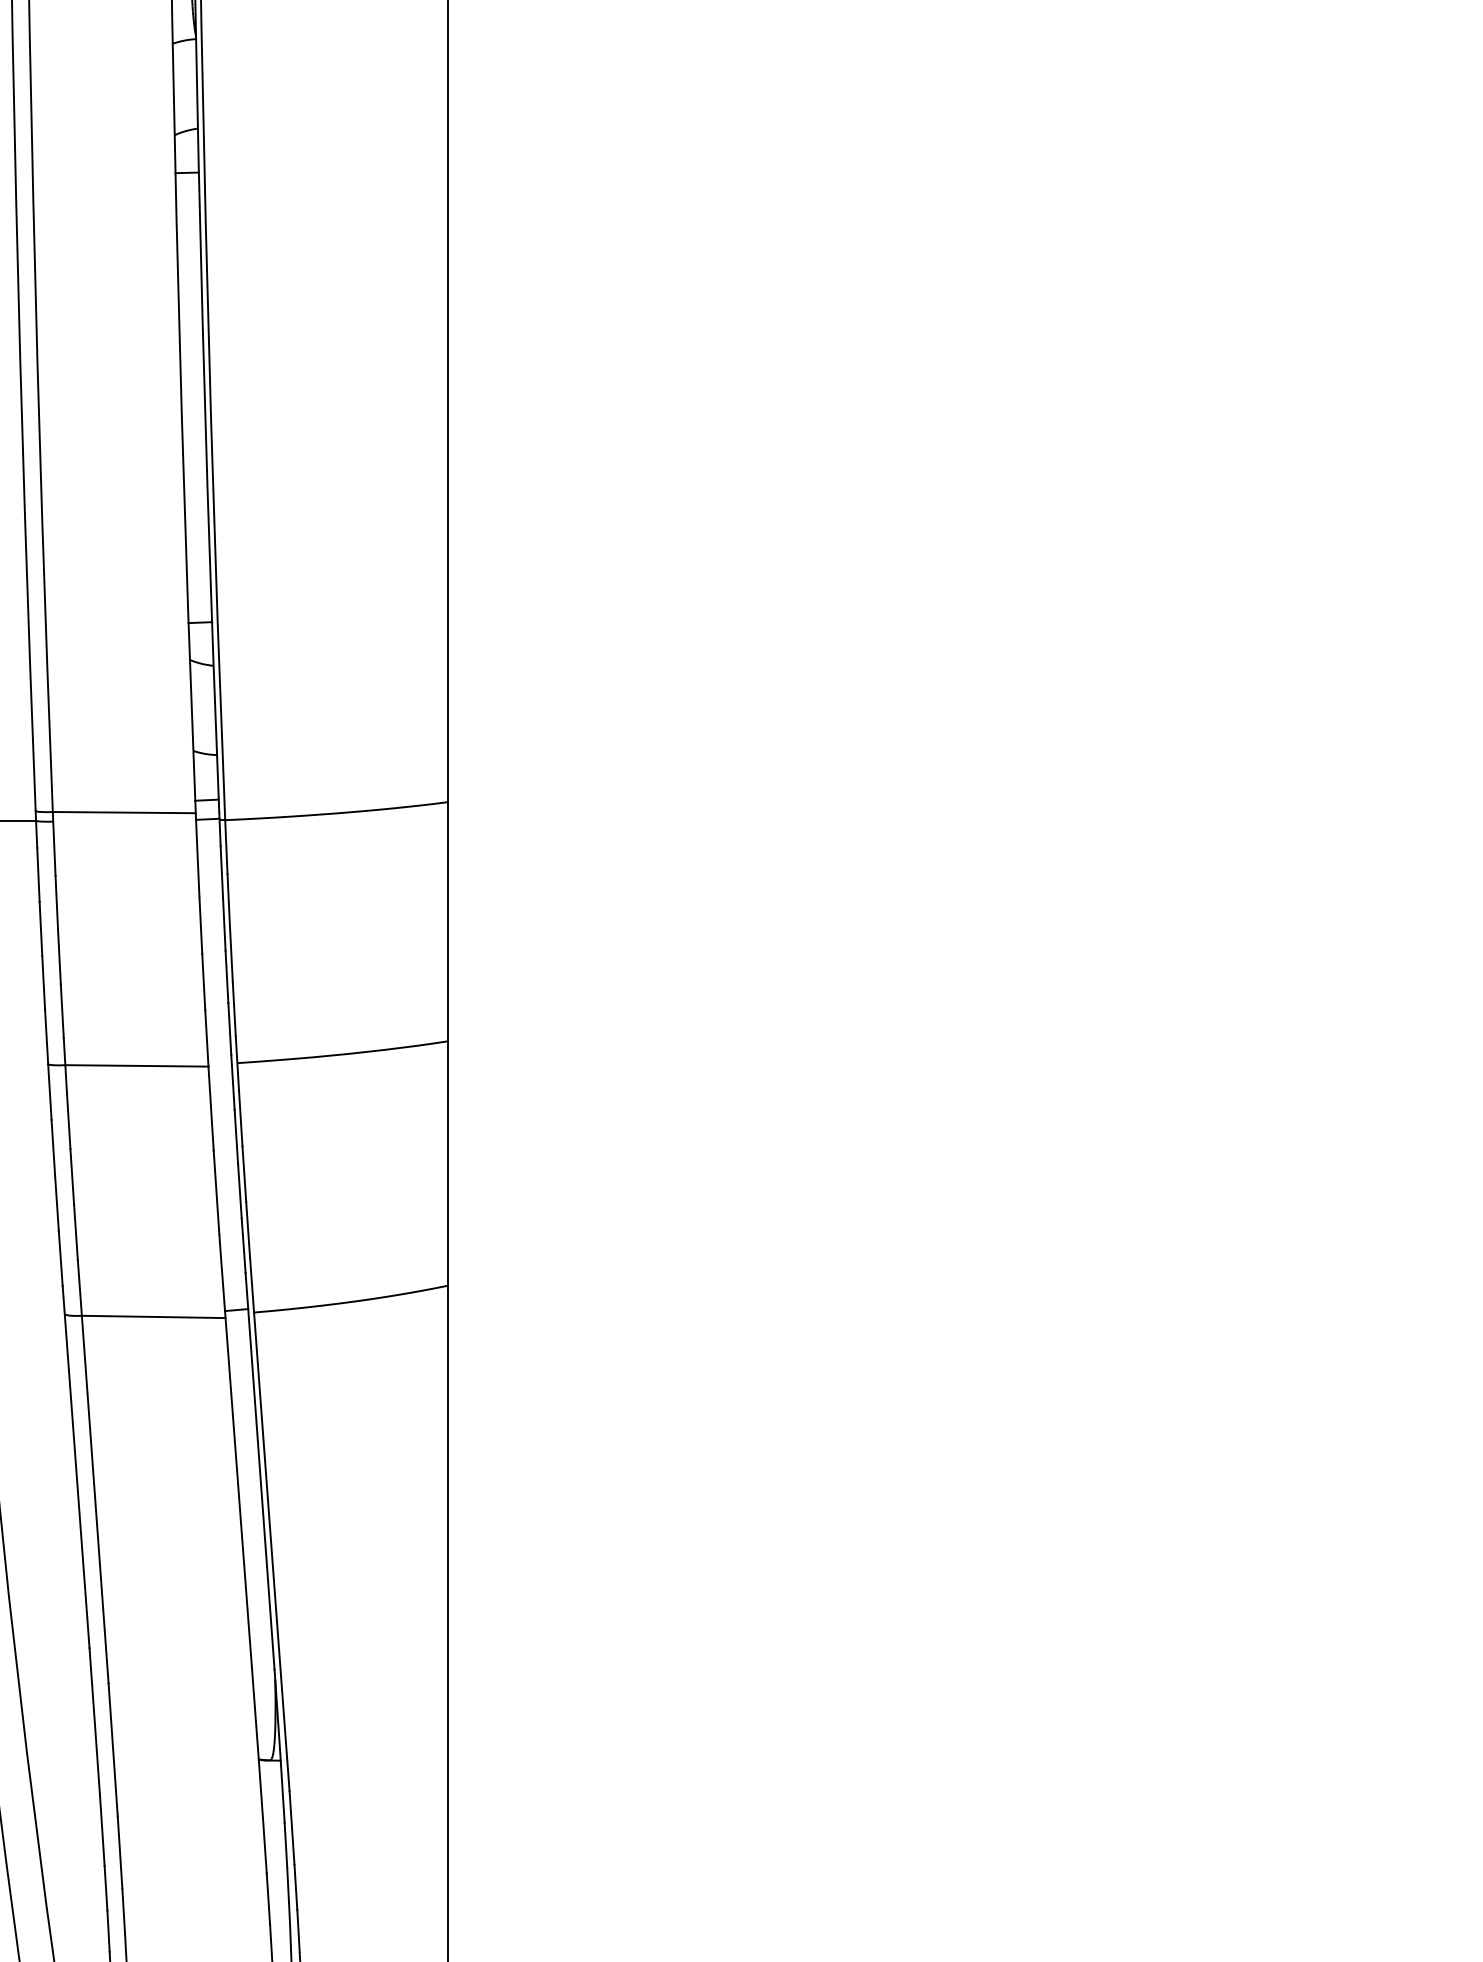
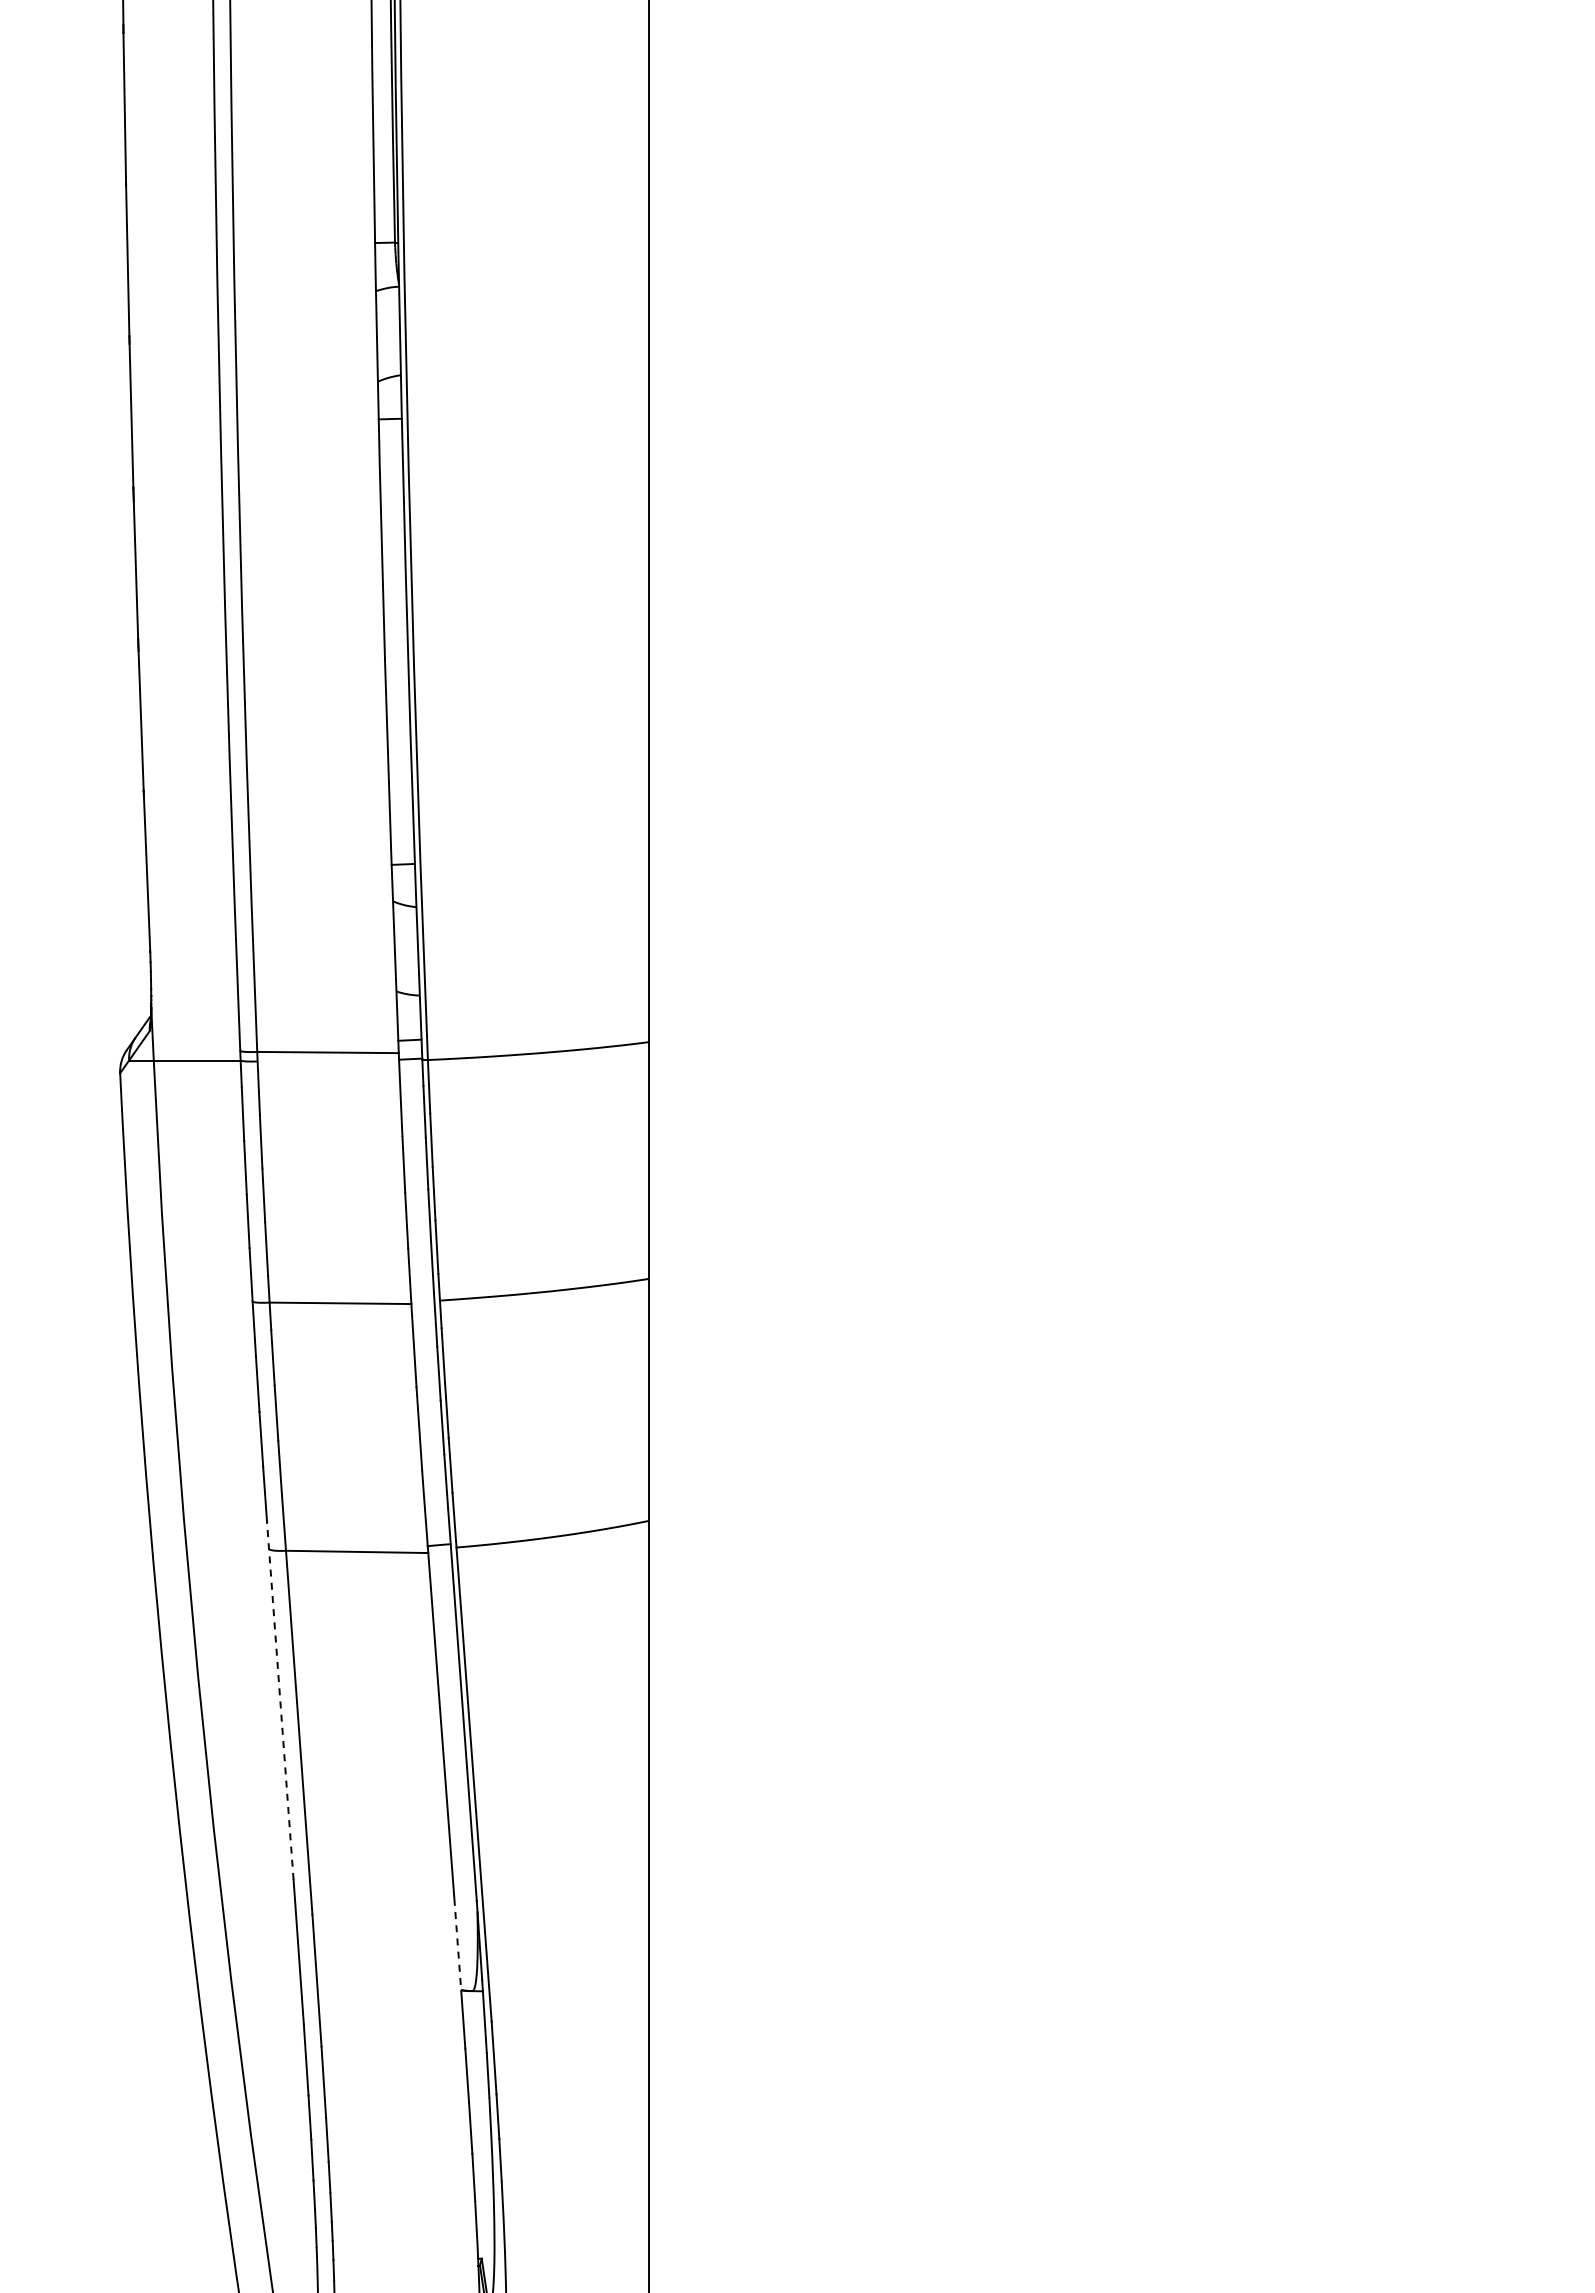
line: (76, 1466) -> (280, 1700), solid -> dashed
line: (255, 1714) -> (457, 1945), solid -> dashed

